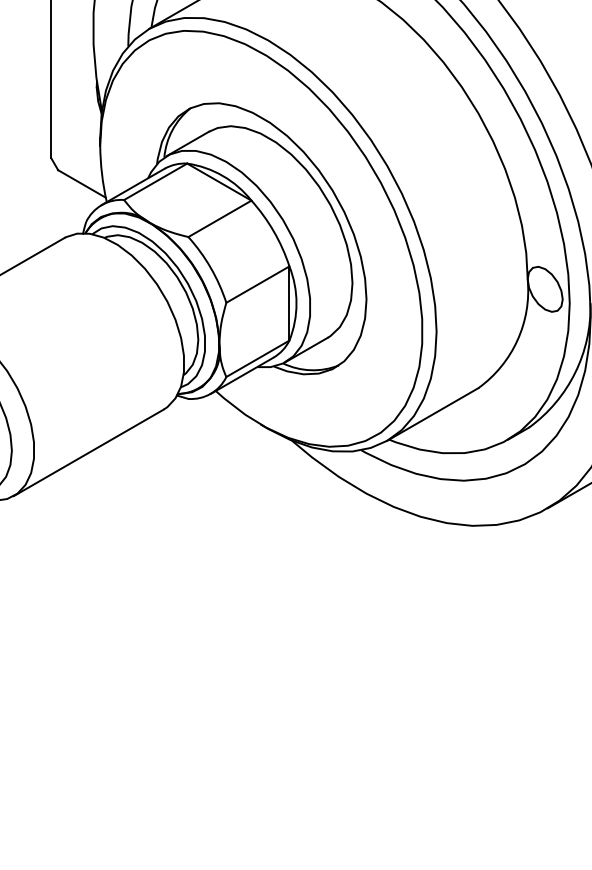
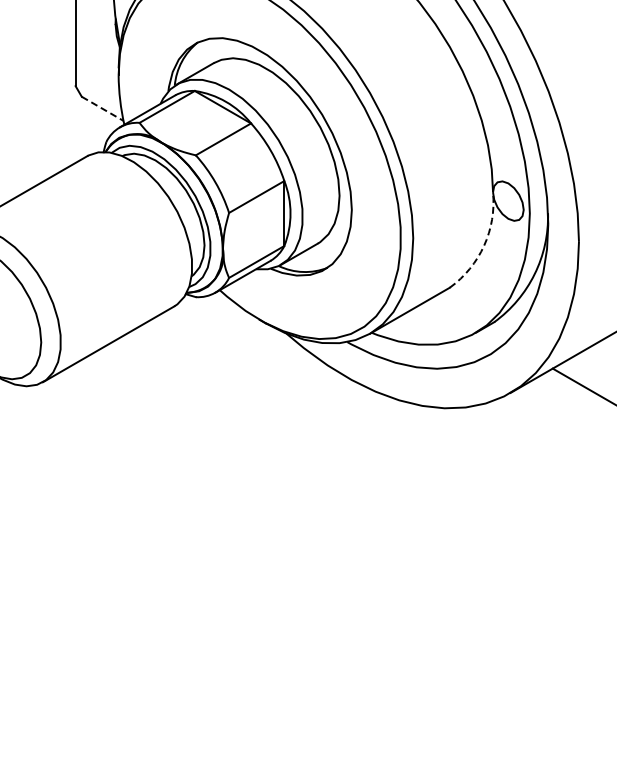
line: (82, 184) -> (103, 109), solid -> dashed
arc: (517, 339) -> (484, 245), solid -> dashed

